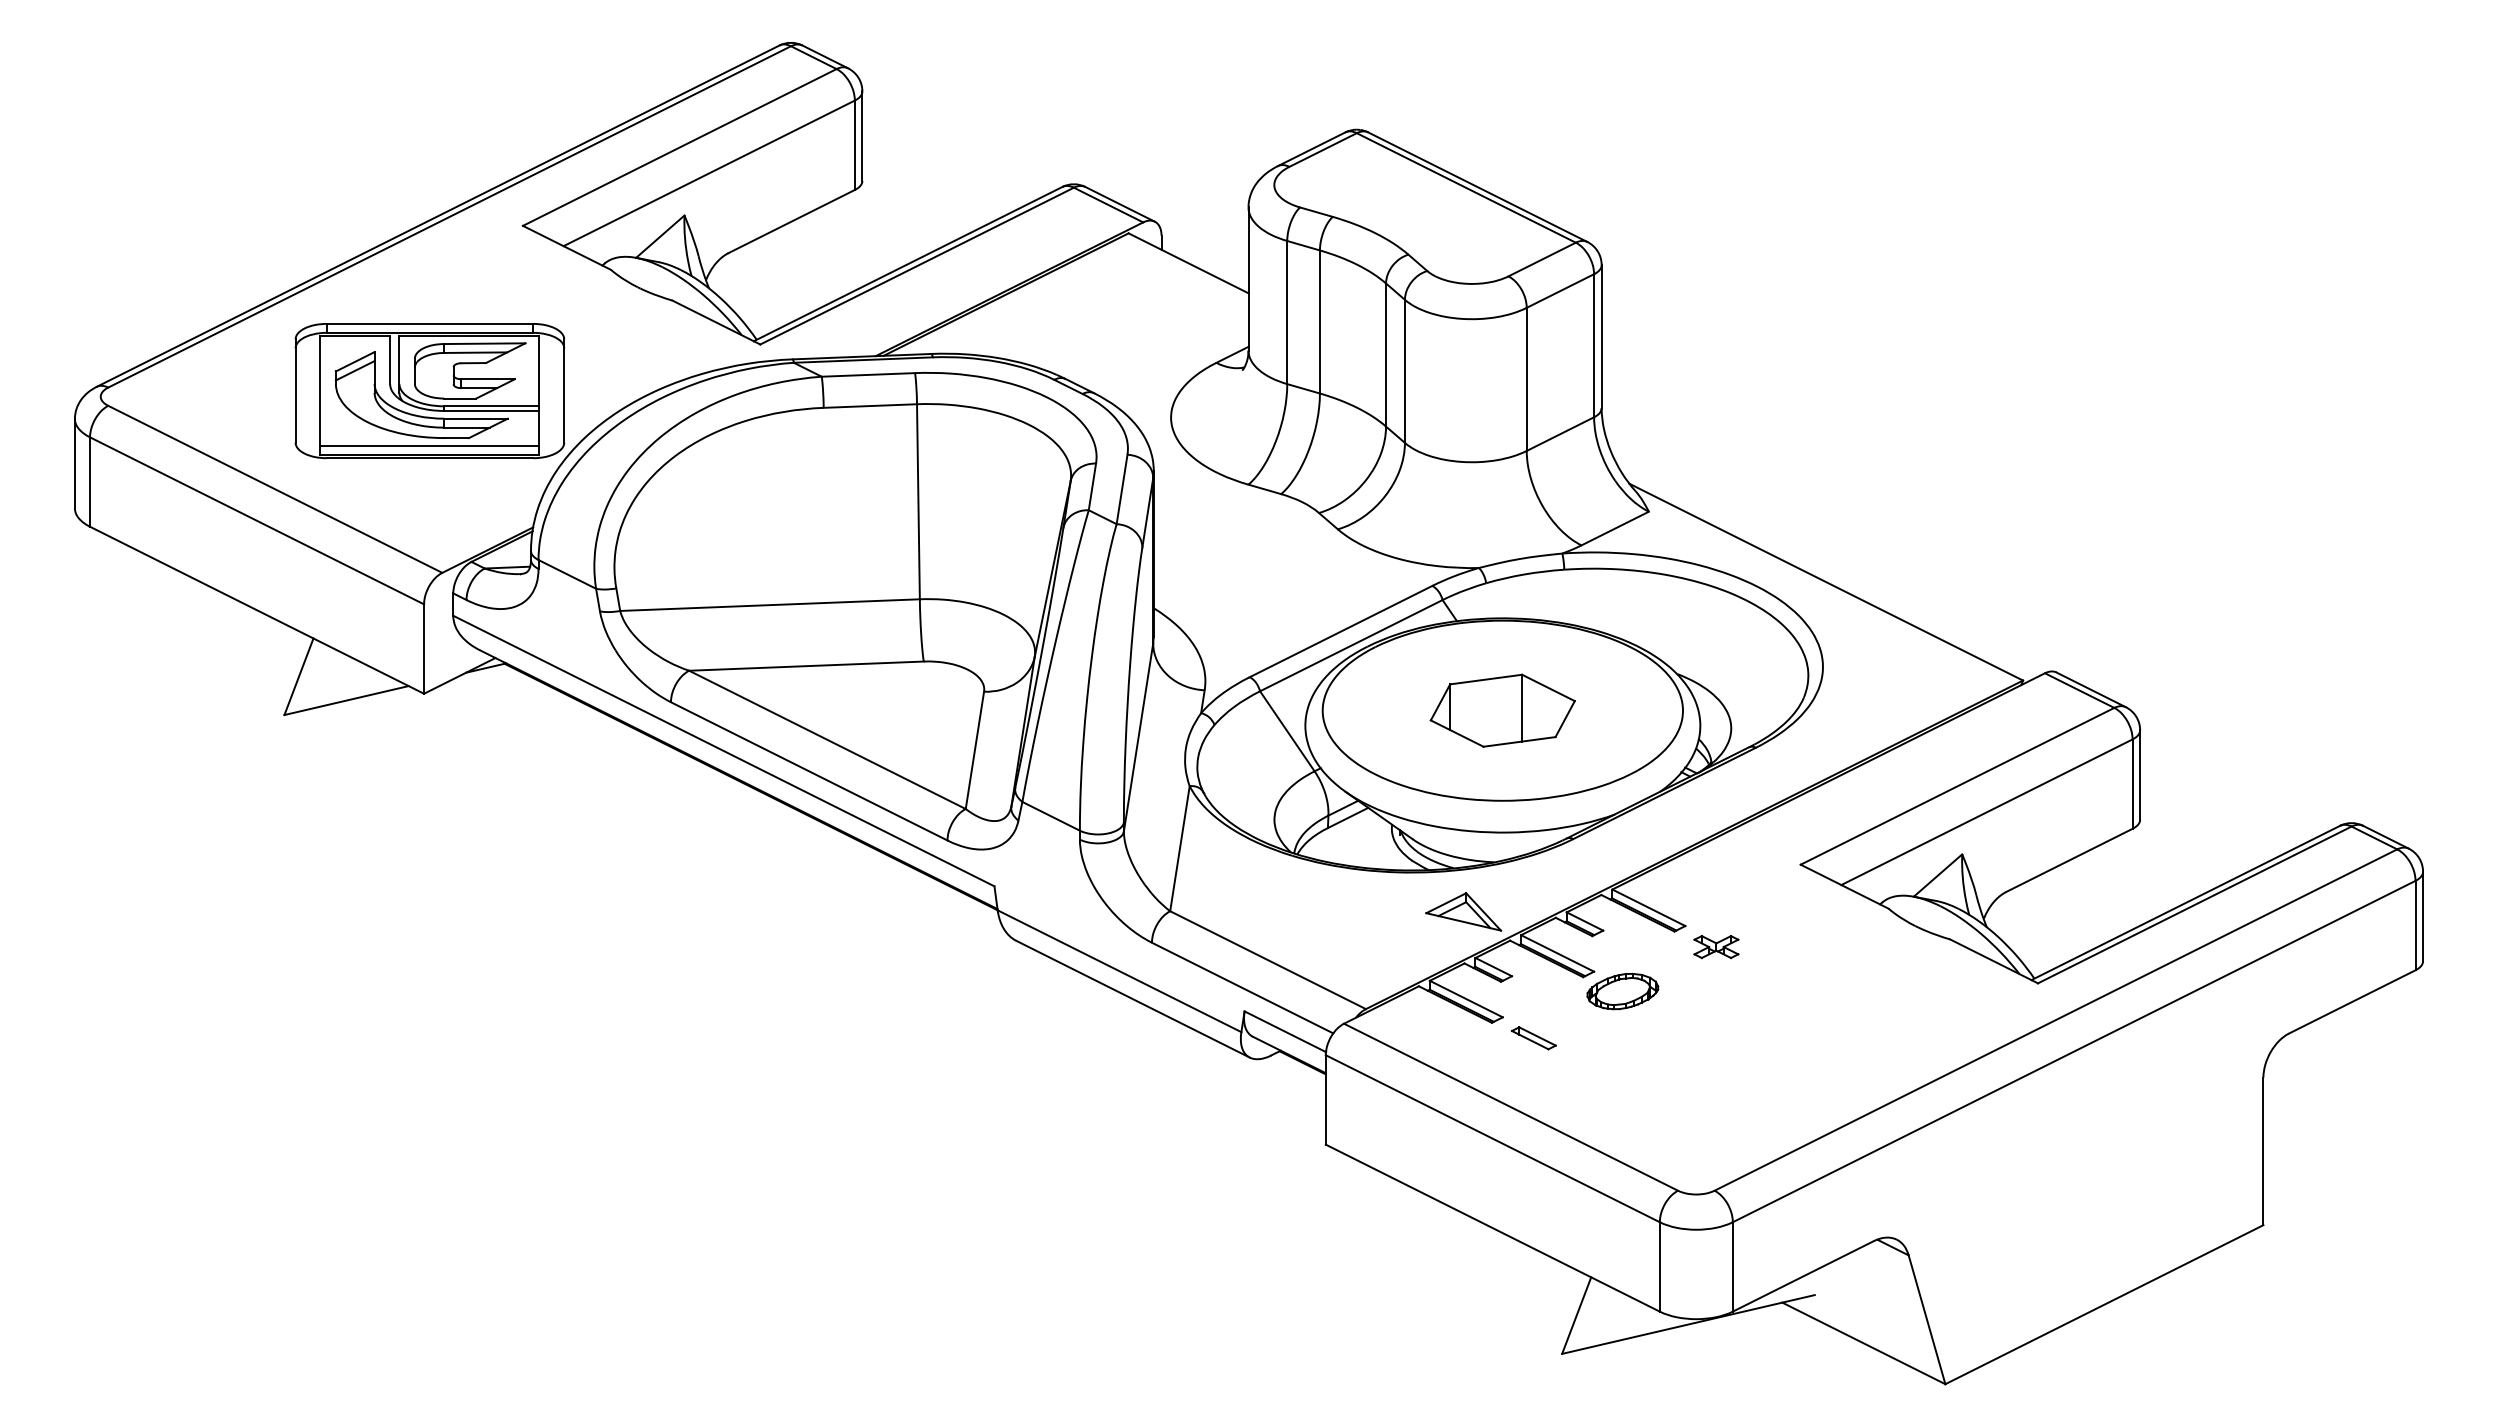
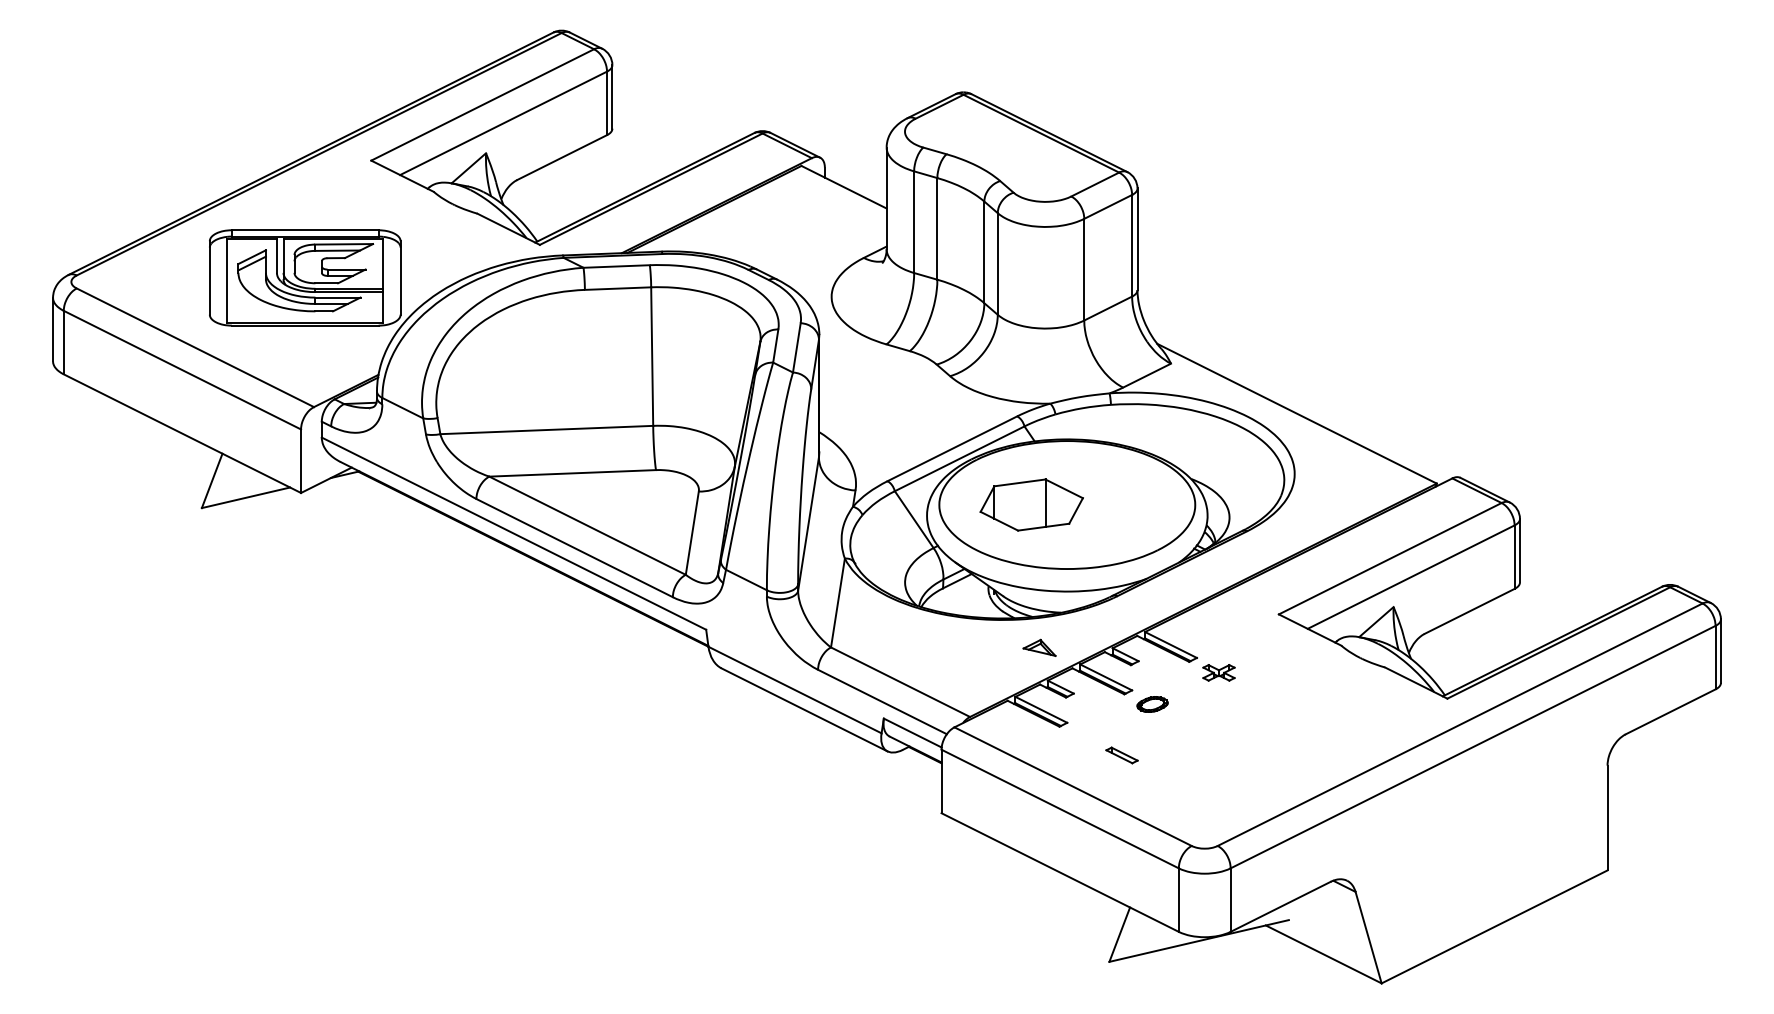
line: (429, 445) -> (304, 316), removed
part: (1502, 710) -> (1031, 504), moved
part: (1463, 911) -> (1039, 647), size x0.6
part: (1622, 991) -> (1152, 704), size x0.6
part: (1533, 1038) -> (1121, 755), moved

